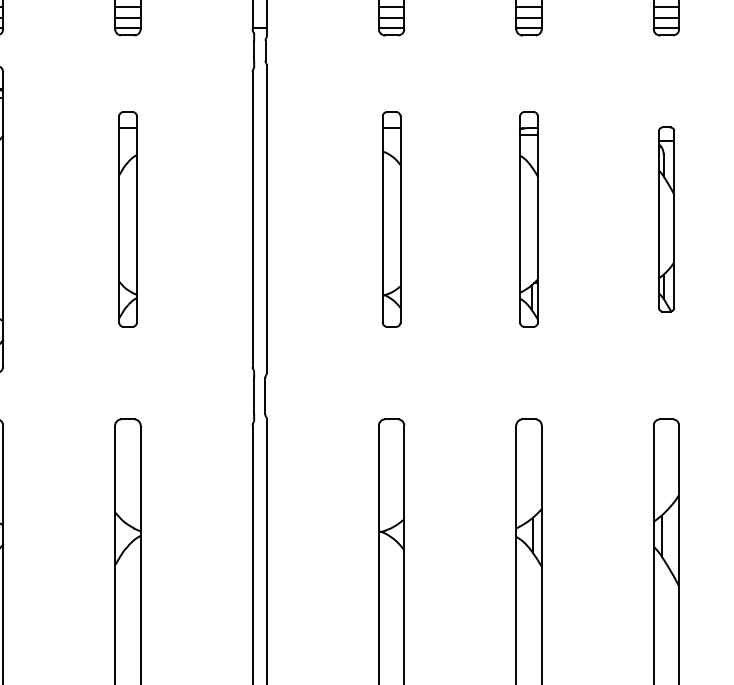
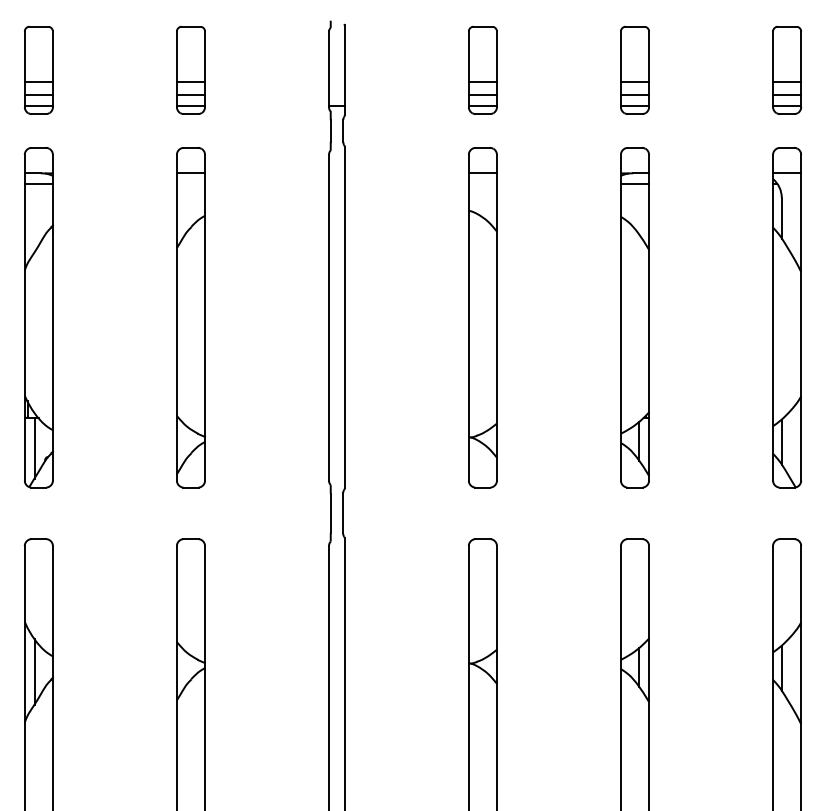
part: (128, 219) -> (191, 317), size x1.43
part: (391, 219) -> (482, 317), size x1.43
part: (528, 219) -> (634, 317), size x1.43
part: (666, 219) -> (787, 317), size x1.67

